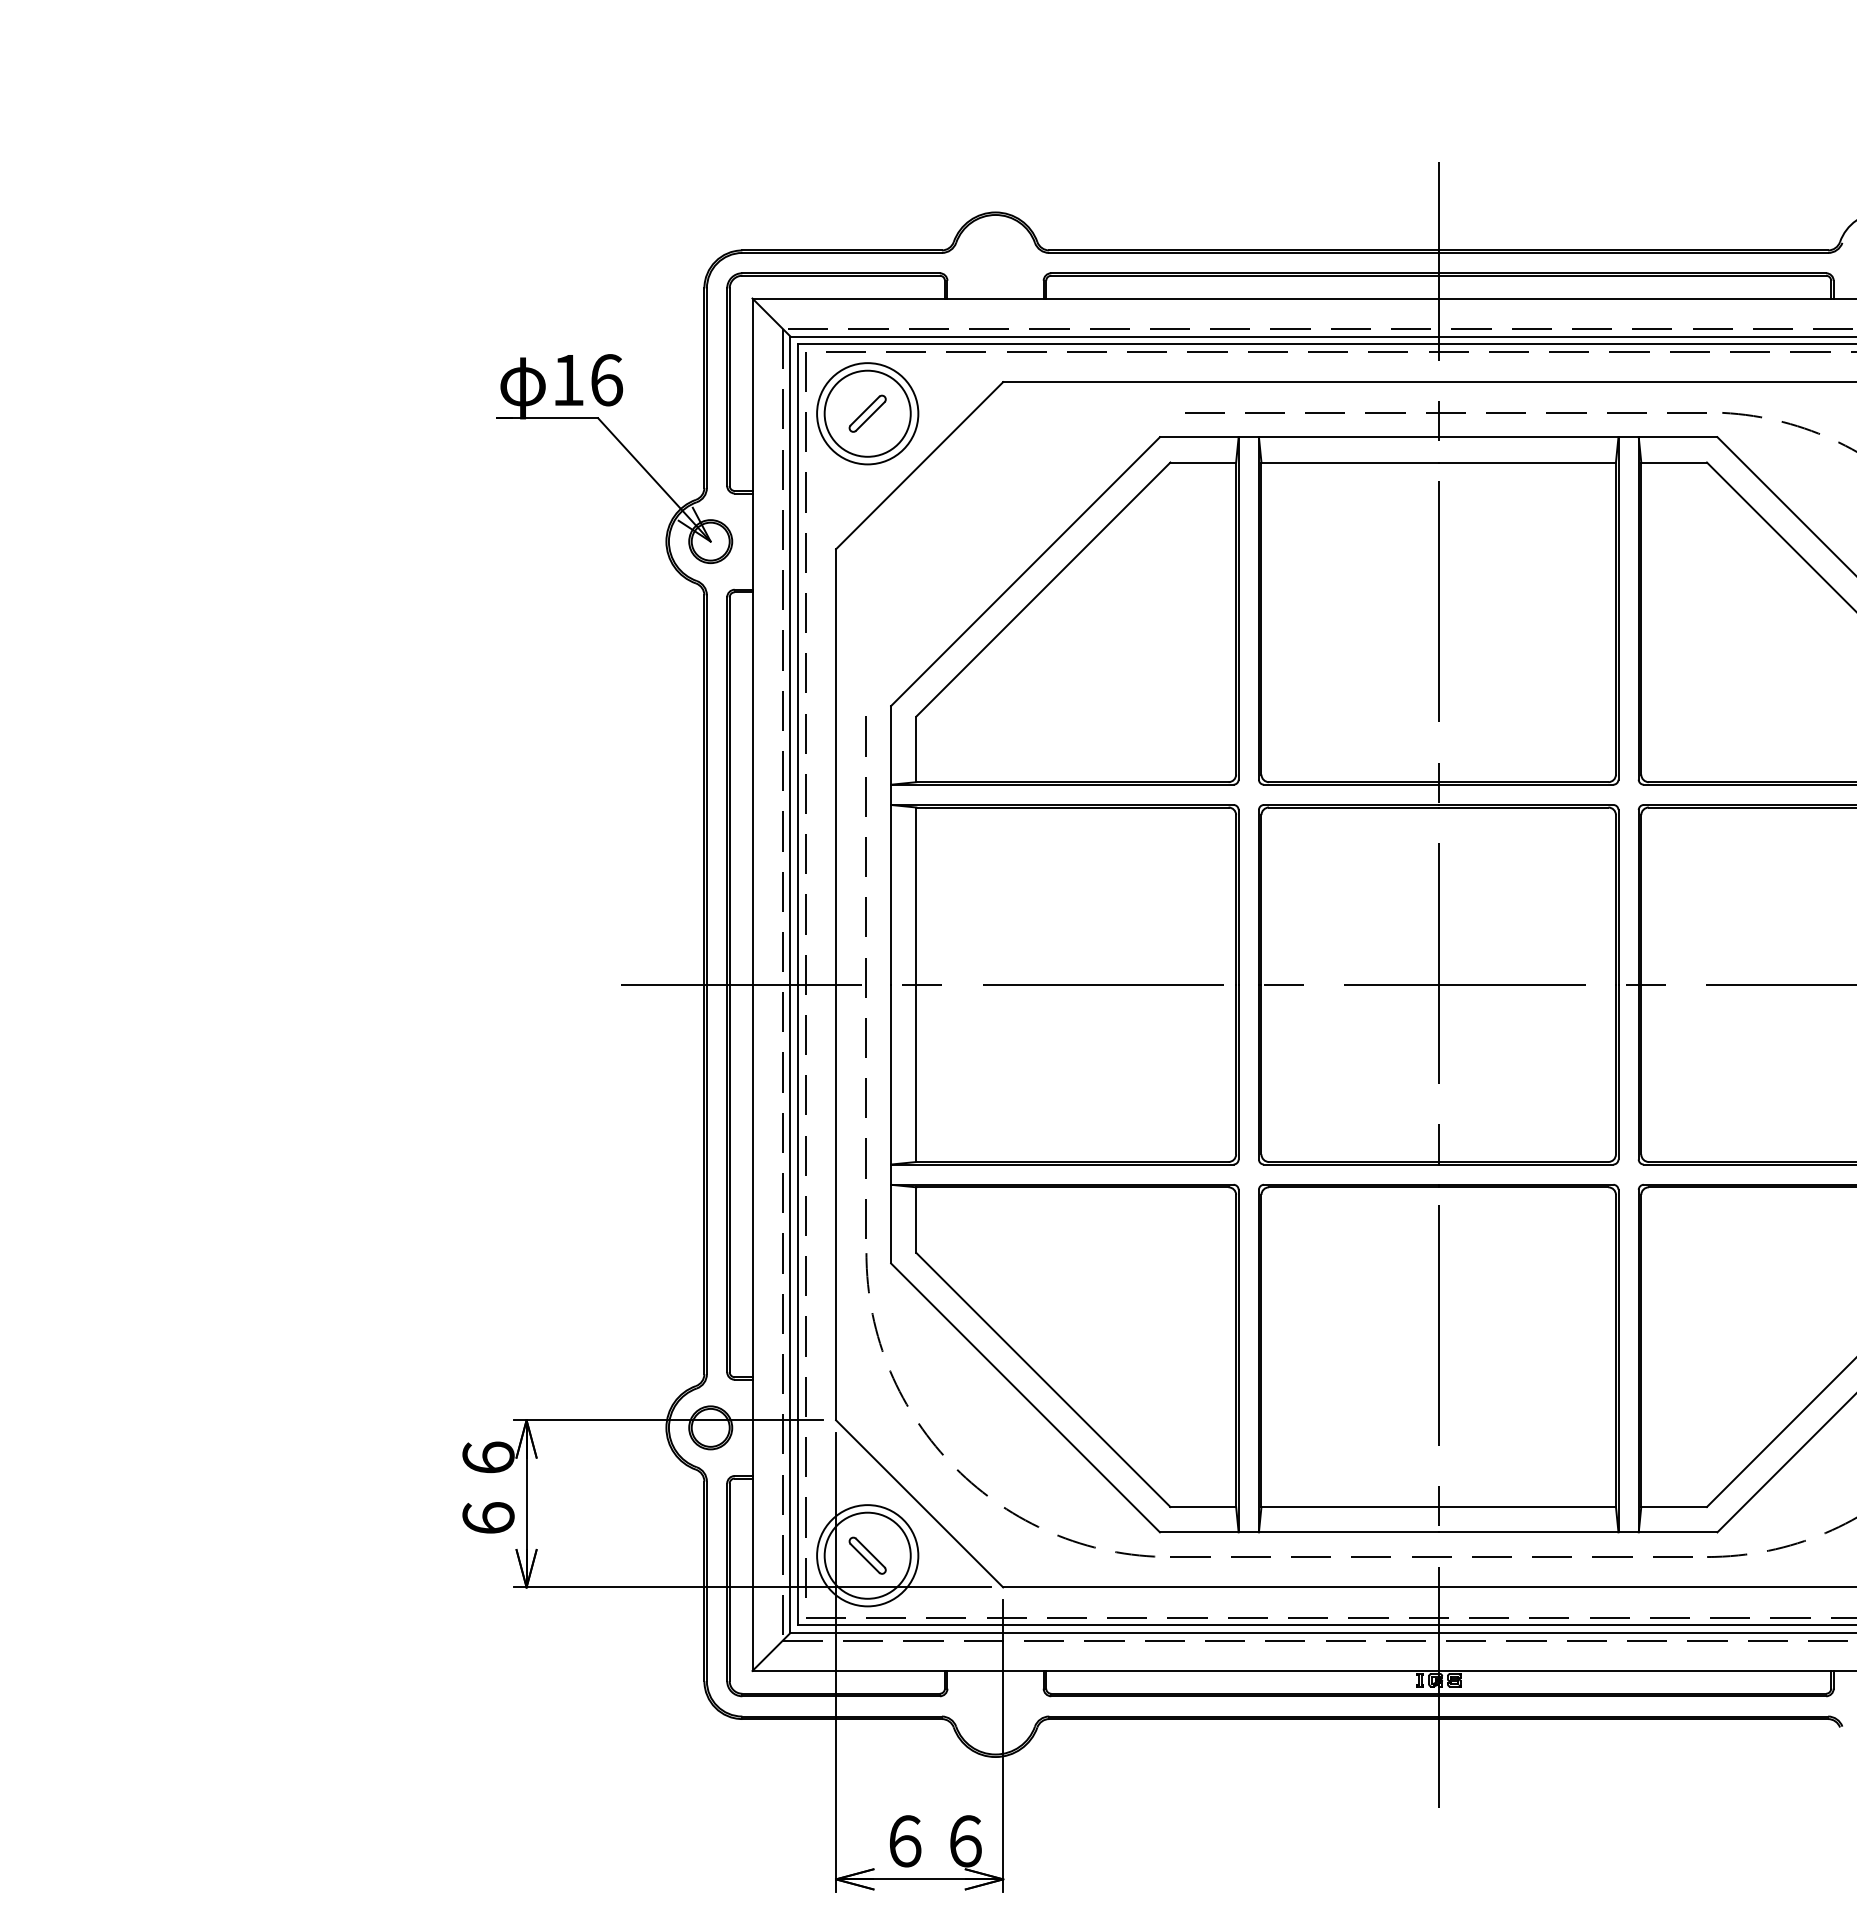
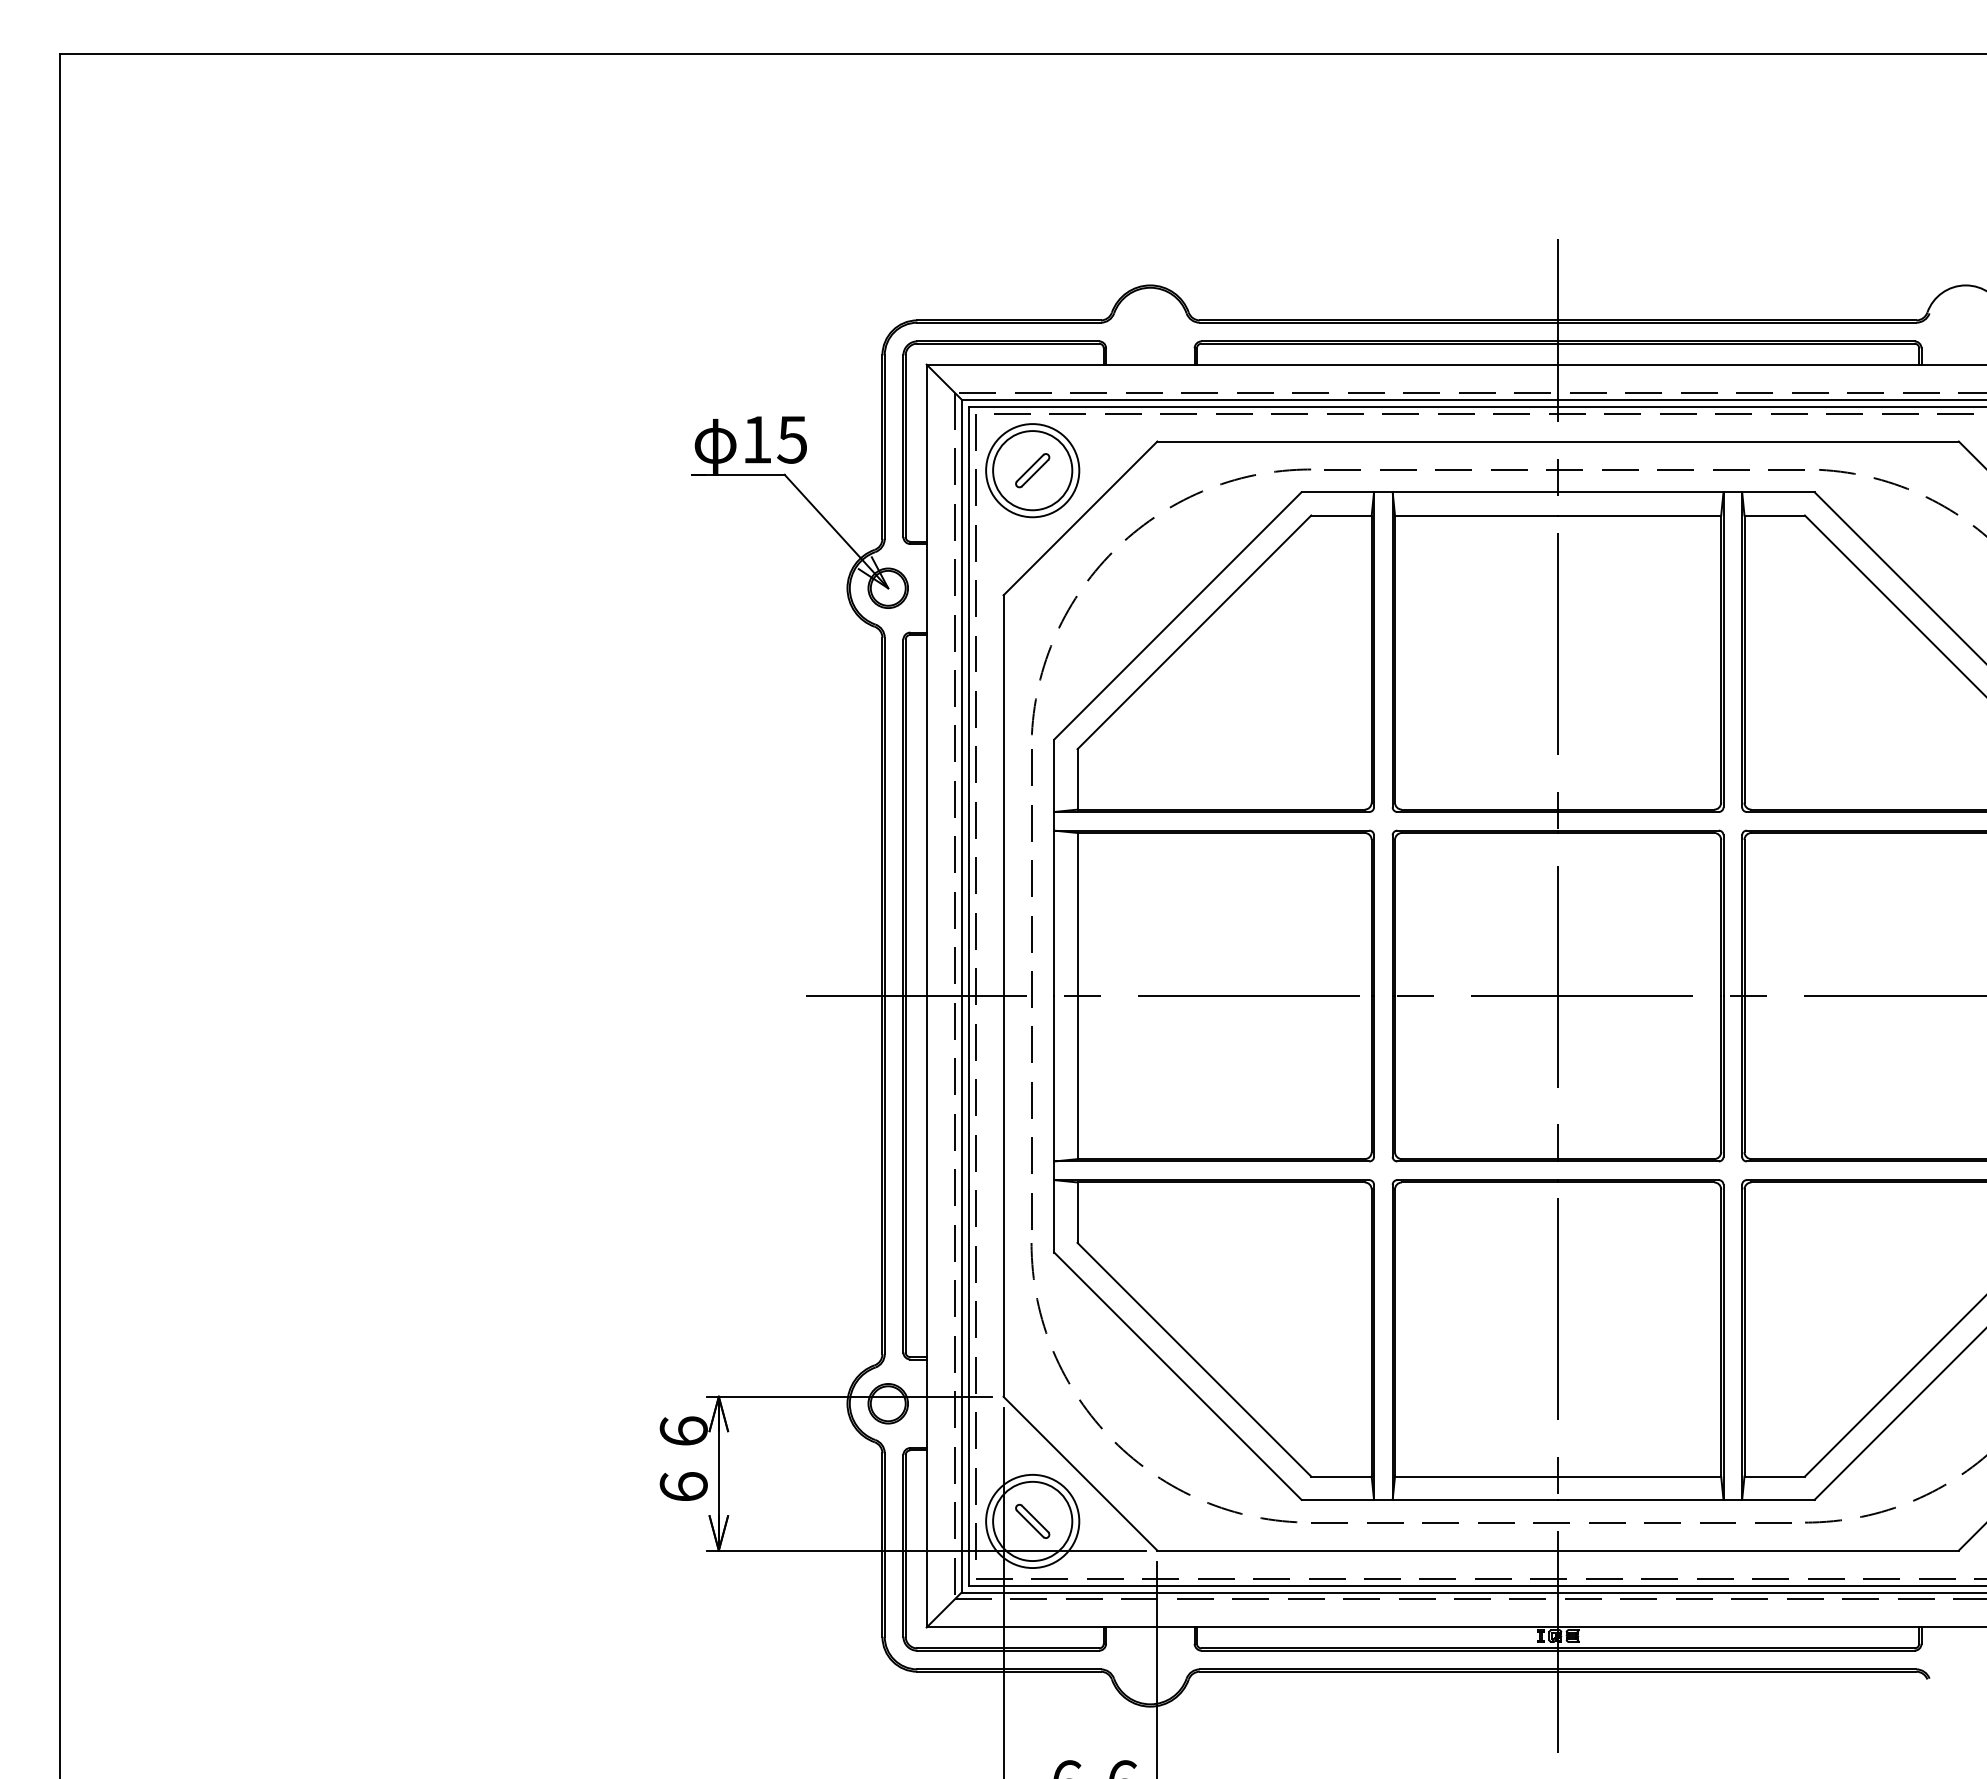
text: (606, 379) -> (792, 439), 16 -> 15
arc: (969, 489) -> (1126, 540), added

